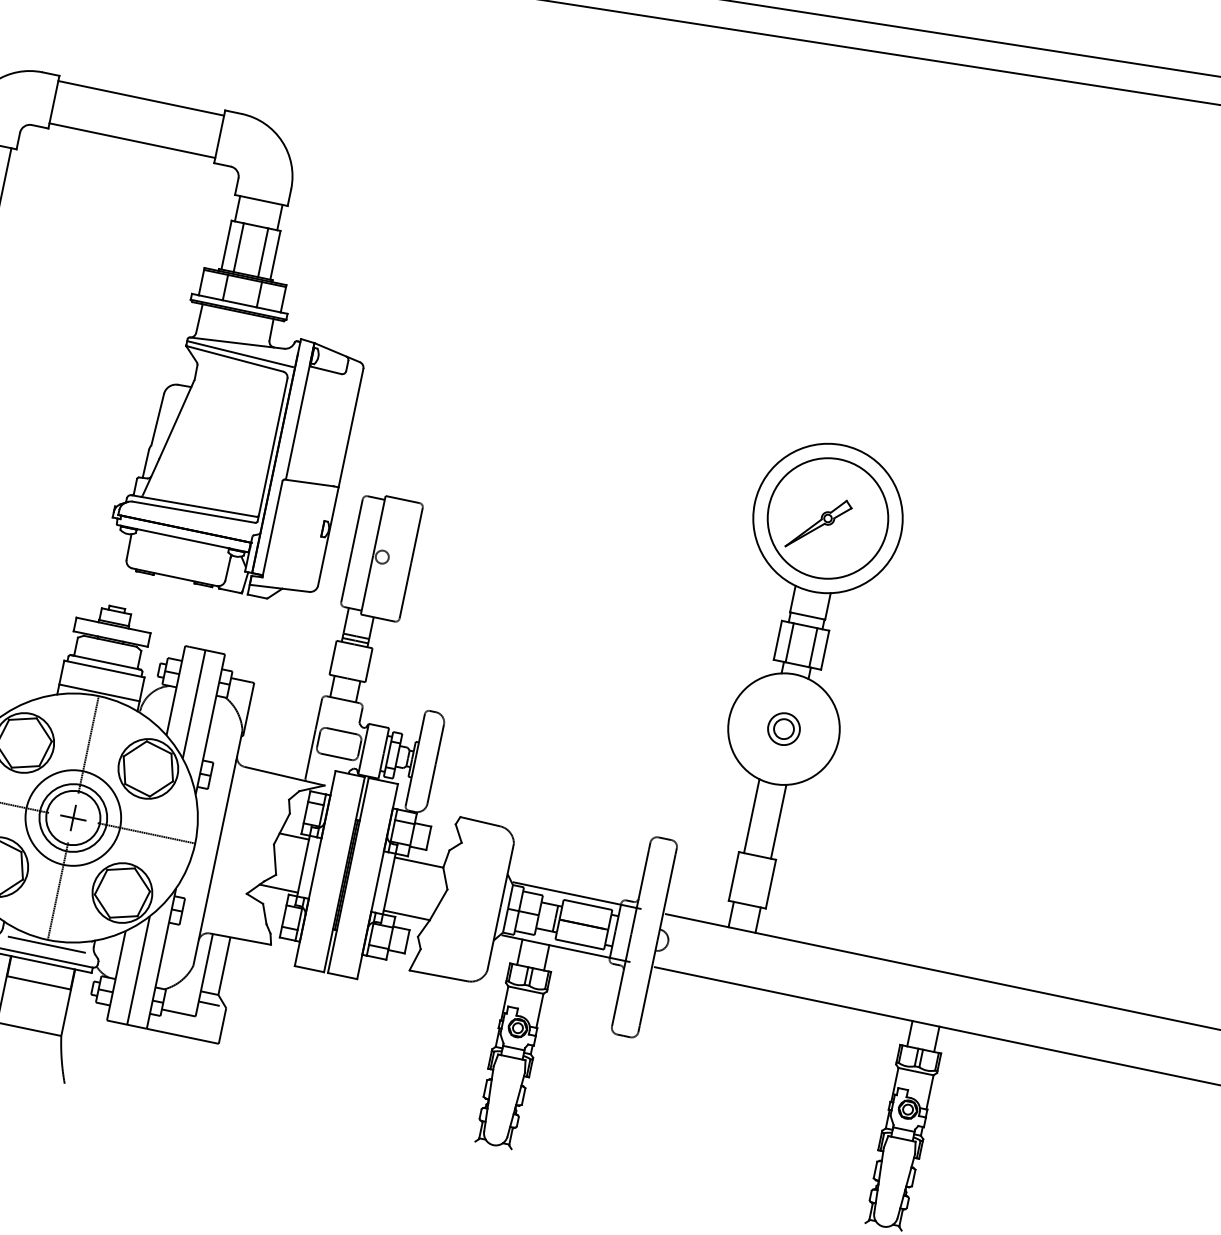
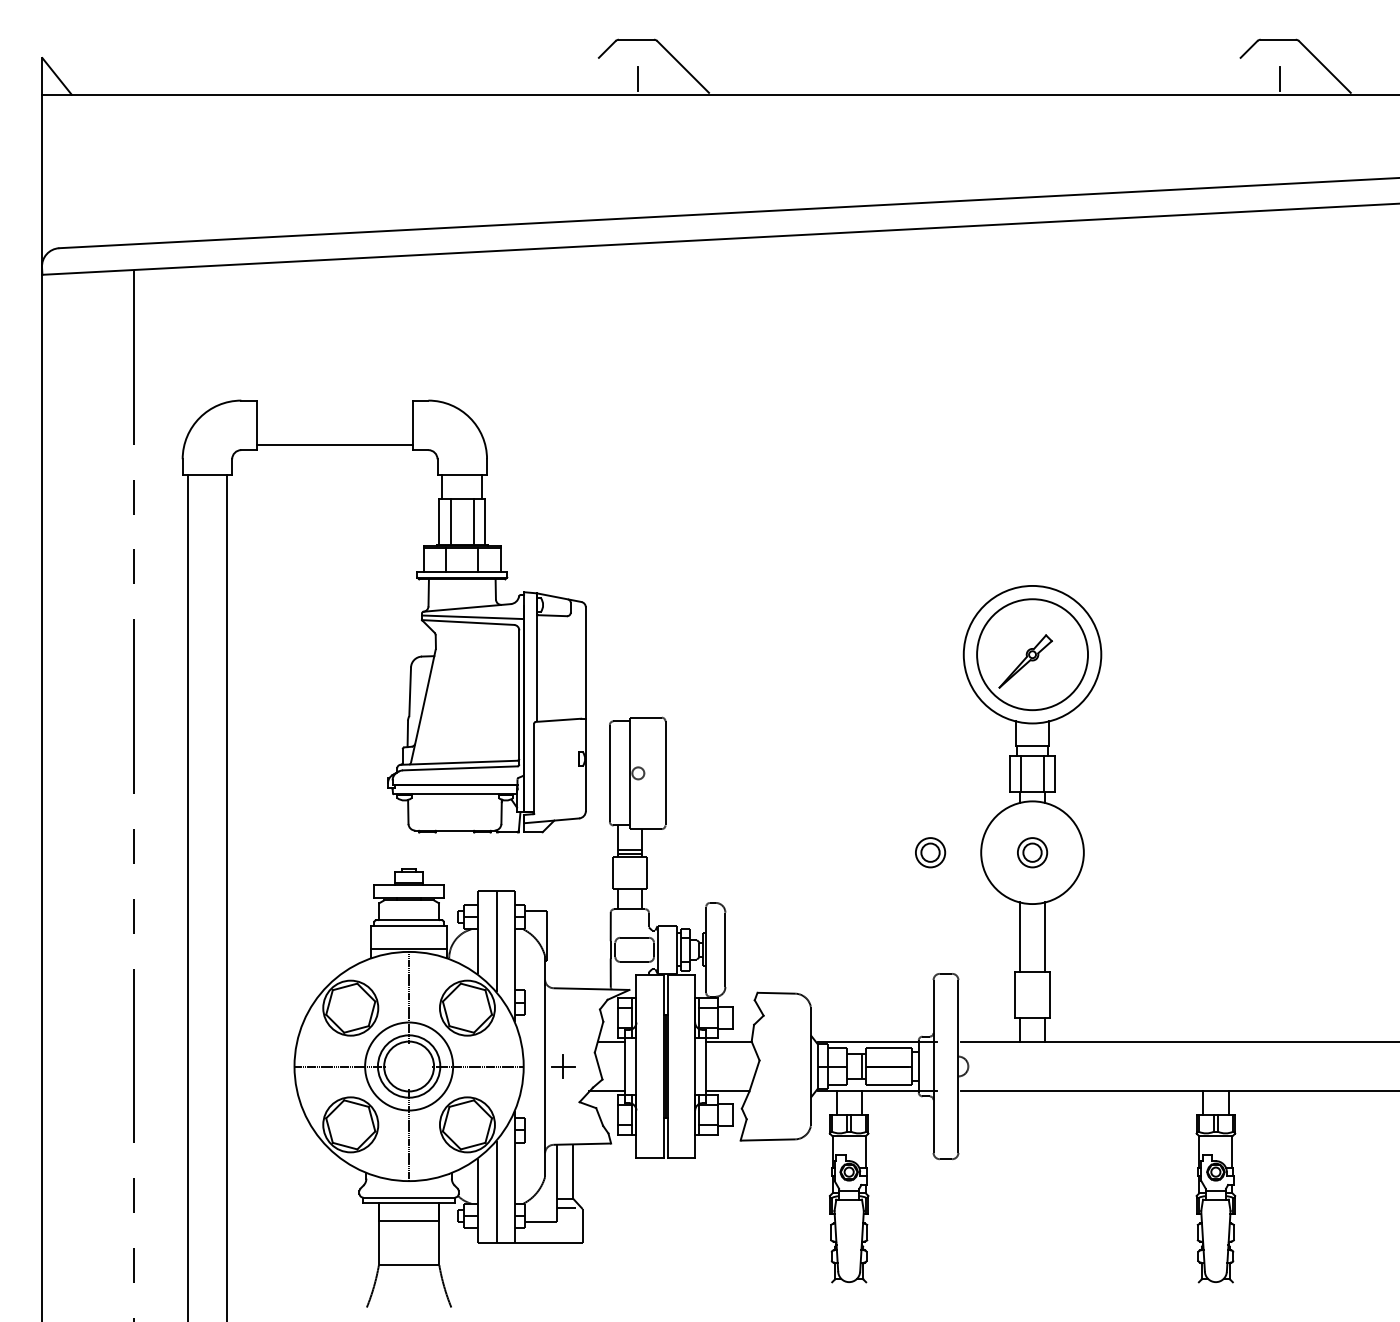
line: (140, 98) -> (334, 405), removed
part: (675, 706) -> (930, 852), added
part: (73, 818) -> (563, 1066), moved
line: (46, 944) -> (408, 1185), removed

